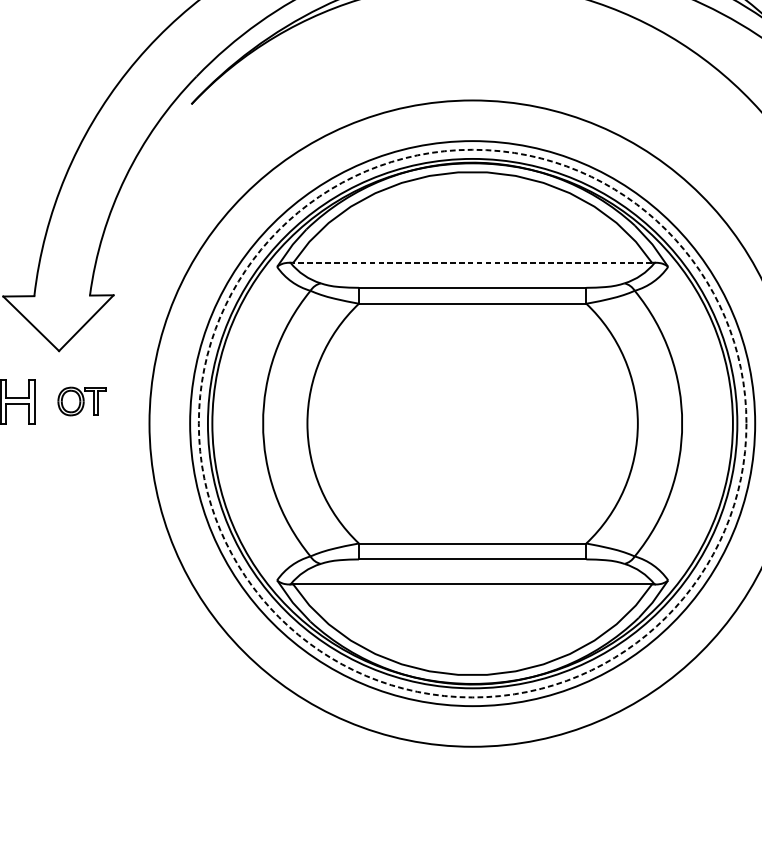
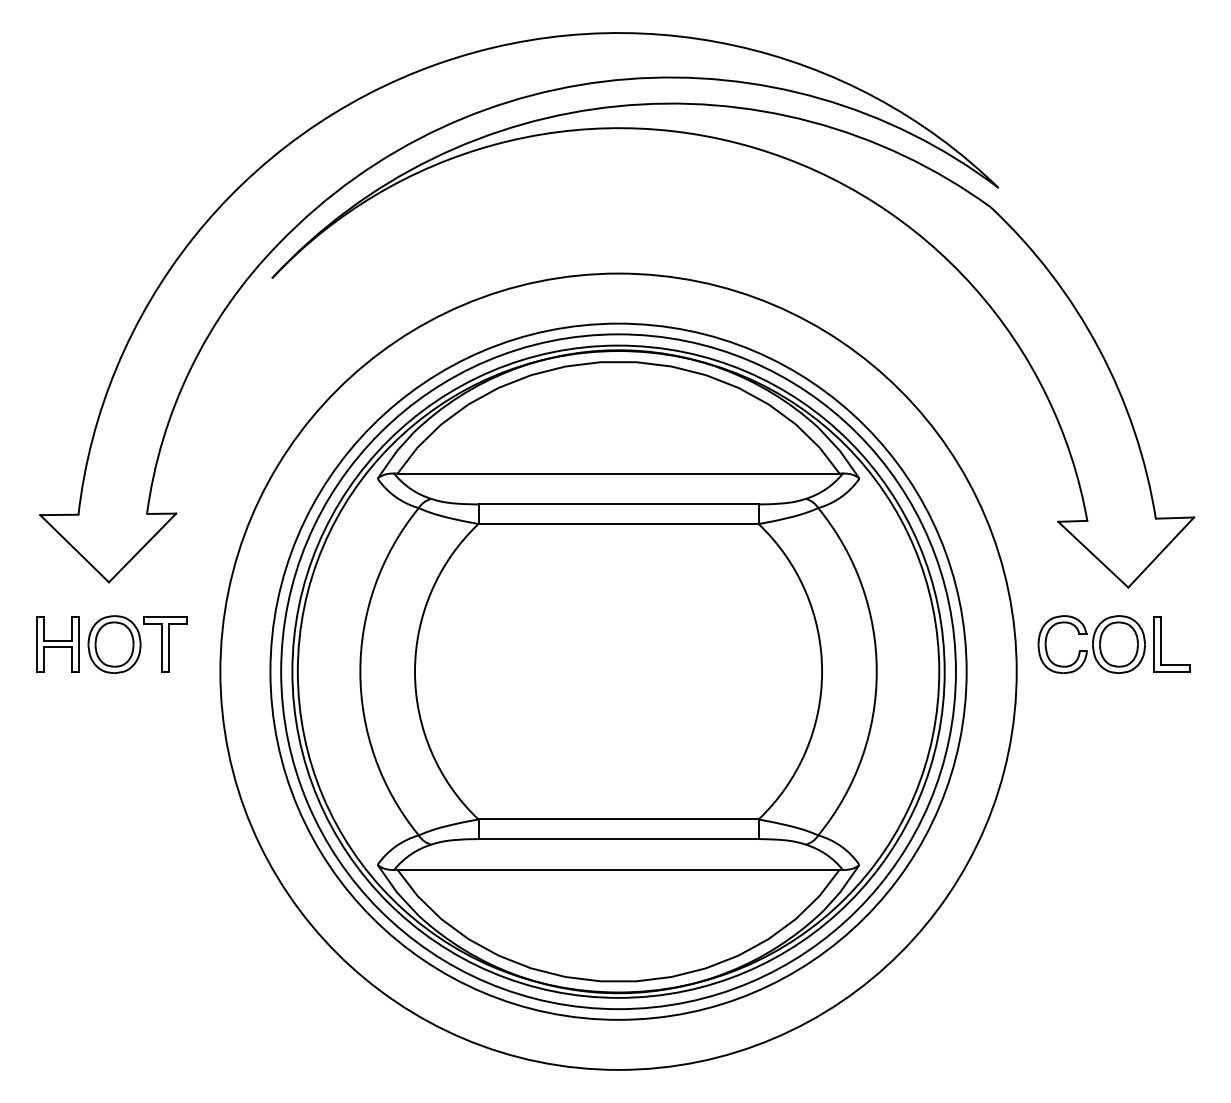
line: (472, 262) -> (618, 473), dashed -> solid
part: (82, 401) -> (137, 644), size x1.67
circle: (472, 423) -> (618, 671), dashed -> solid

